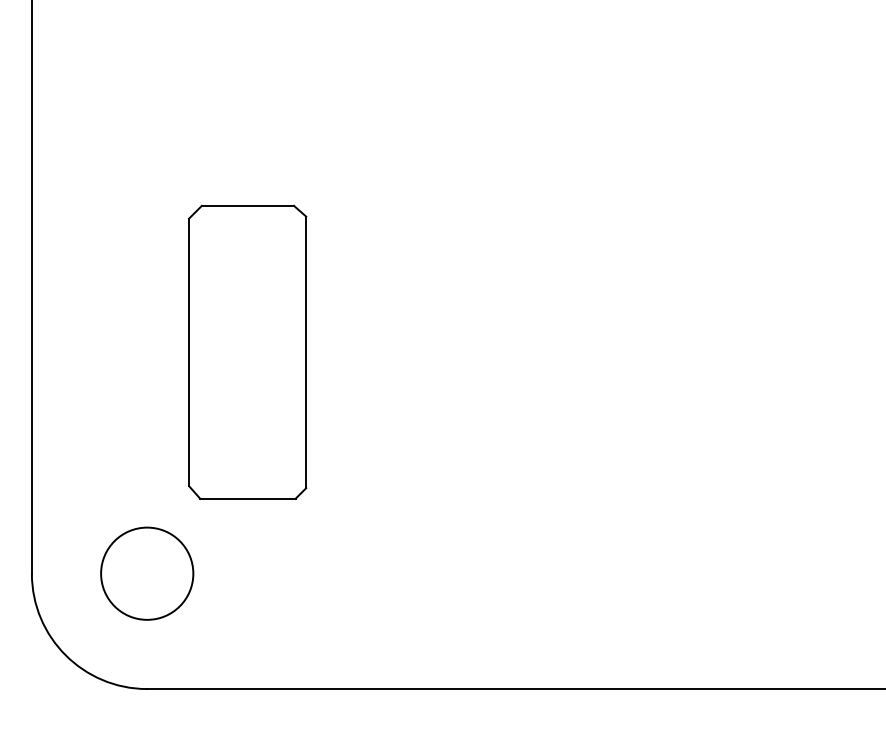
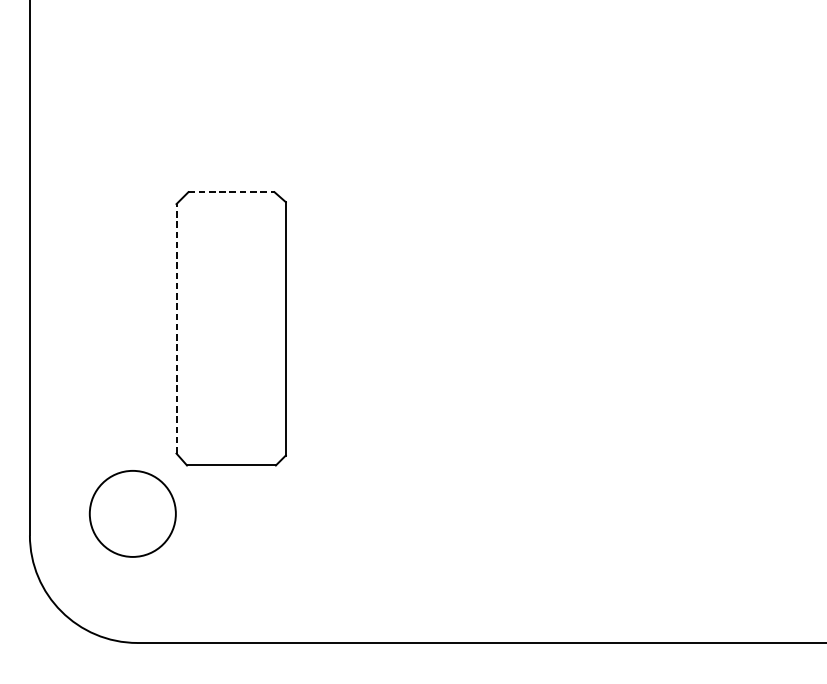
line: (248, 205) -> (232, 191), solid -> dashed
line: (189, 352) -> (176, 328), solid -> dashed
circle: (147, 573) -> (133, 513), moved

